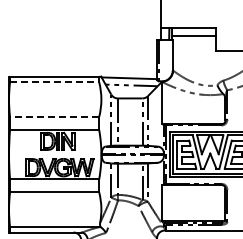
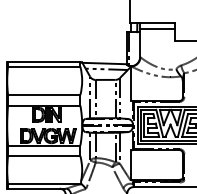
line: (54, 82) -> (44, 66), dashed -> solid
line: (54, 117) -> (44, 95), dashed -> solid

